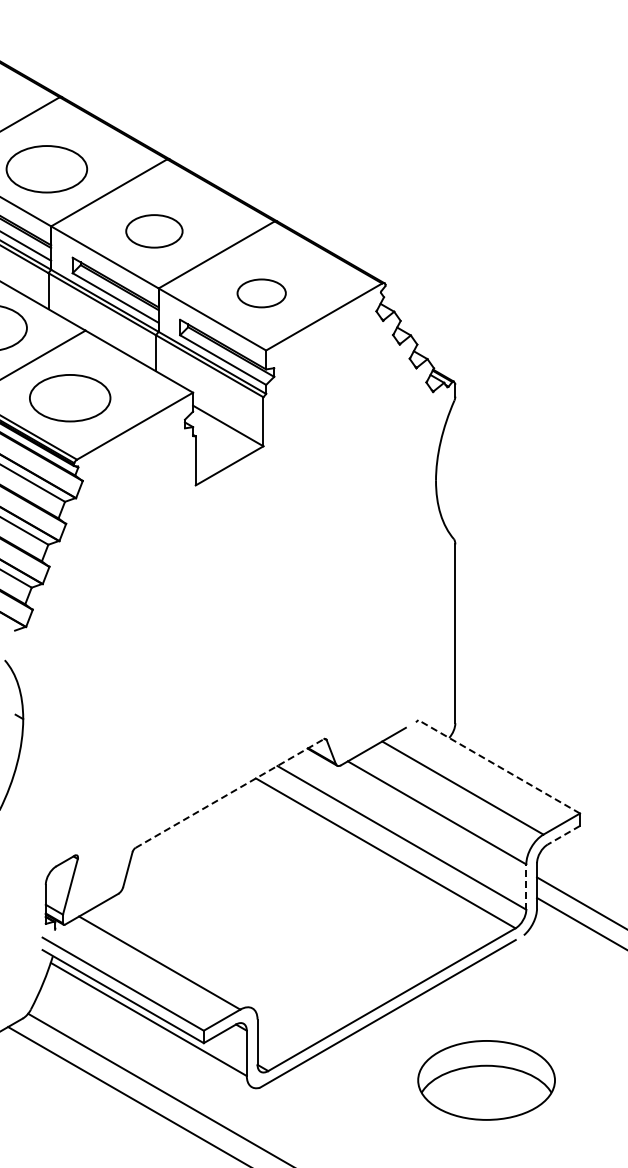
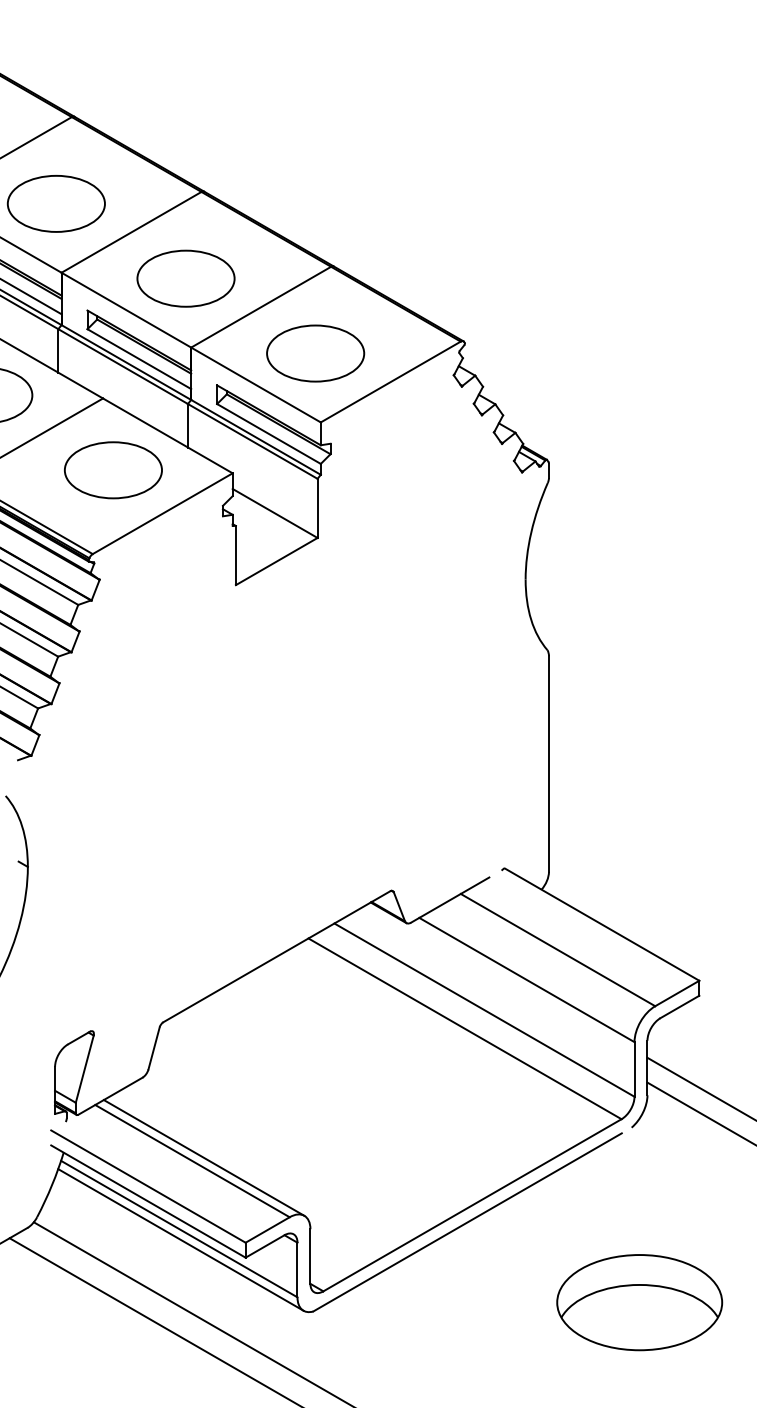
part: (154, 231) -> (186, 278), size x1.43
part: (261, 293) -> (315, 353), size x1.67
part: (70, 398) -> (113, 470), moved
line: (499, 766) -> (602, 924), dashed -> solid
line: (229, 793) -> (276, 956), dashed -> solid
line: (563, 835) -> (679, 1007), dashed -> solid
line: (526, 887) -> (634, 1069), dashed -> solid
line: (169, 960) -> (204, 1158), added
line: (149, 1028) -> (180, 1240), added
part: (486, 1080) -> (639, 1302), moved

